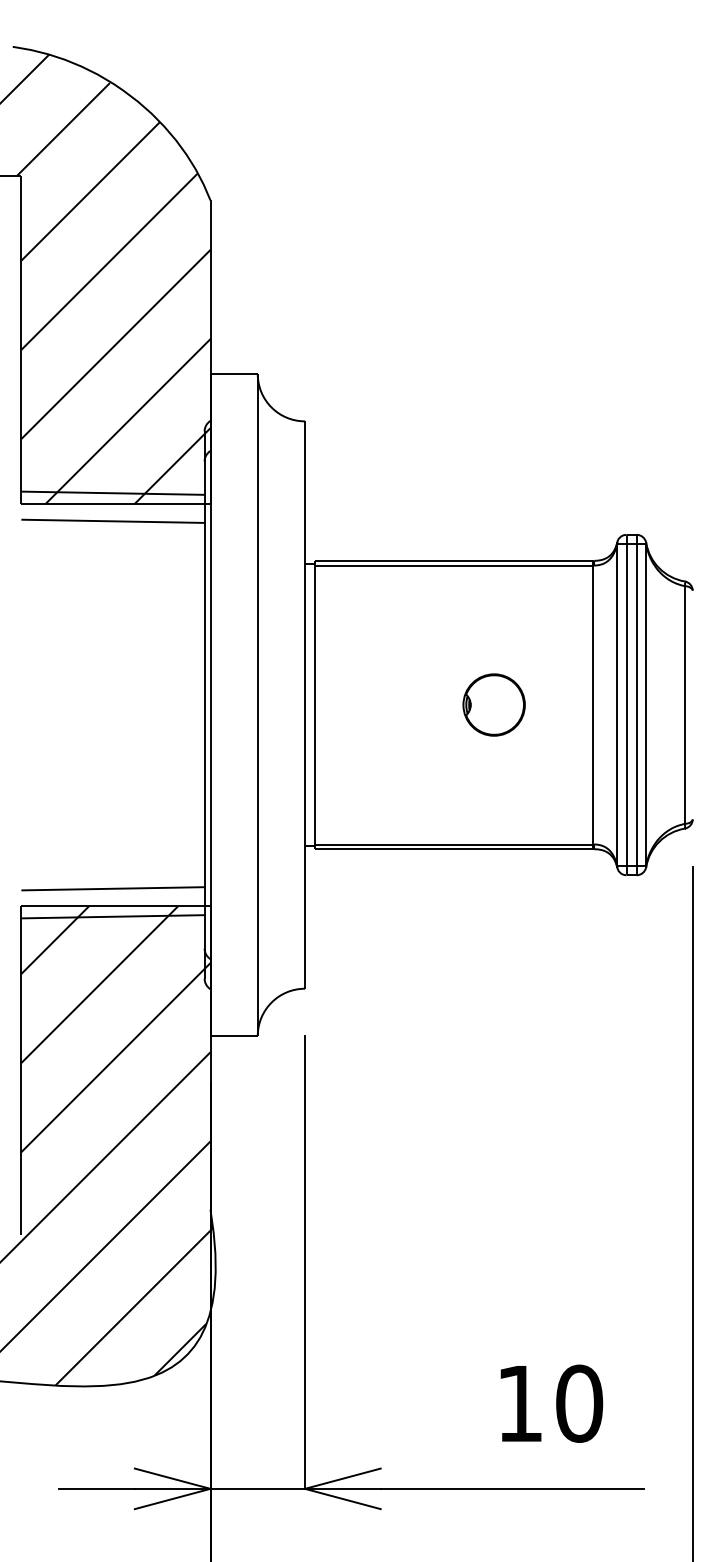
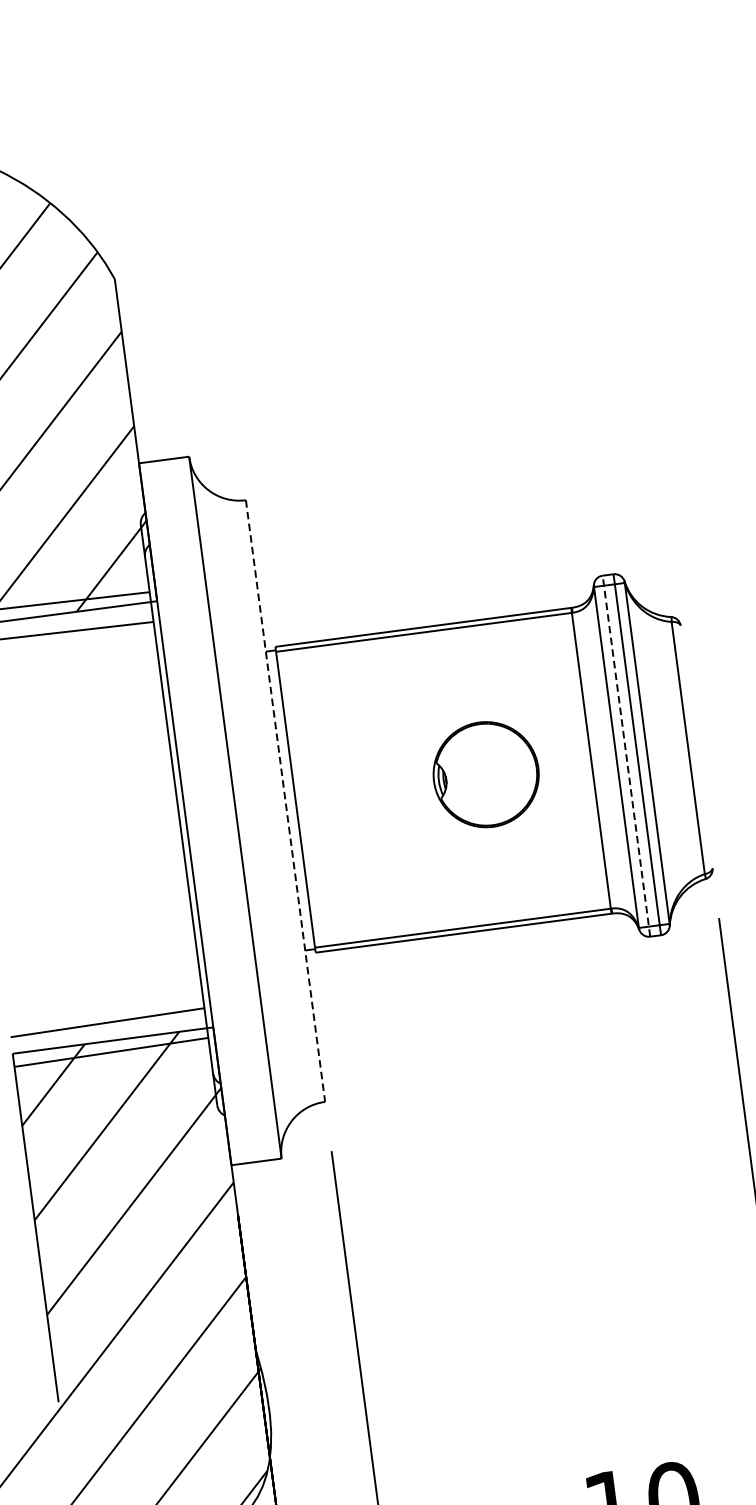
part: (493, 704) -> (485, 774), size x1.6
line: (626, 704) -> (626, 755), solid -> dashed
line: (305, 705) -> (286, 801), solid -> dashed

